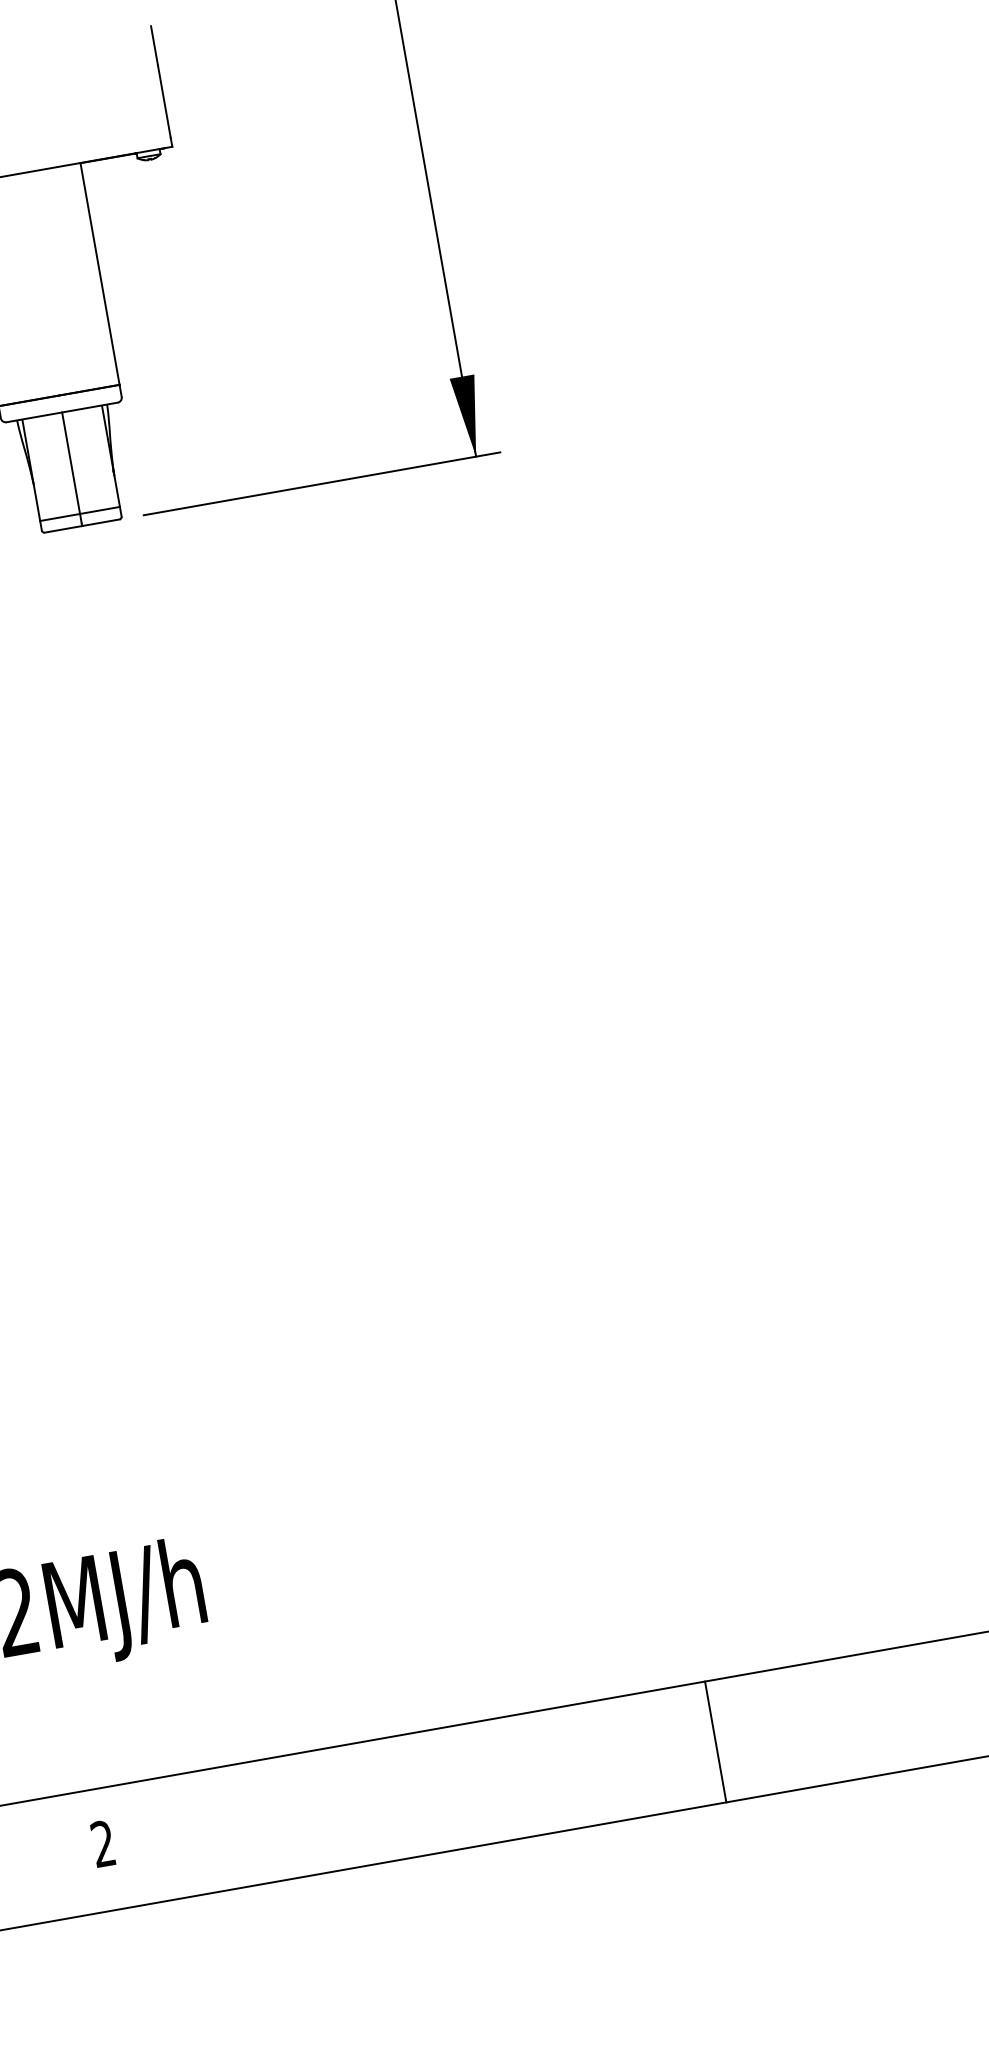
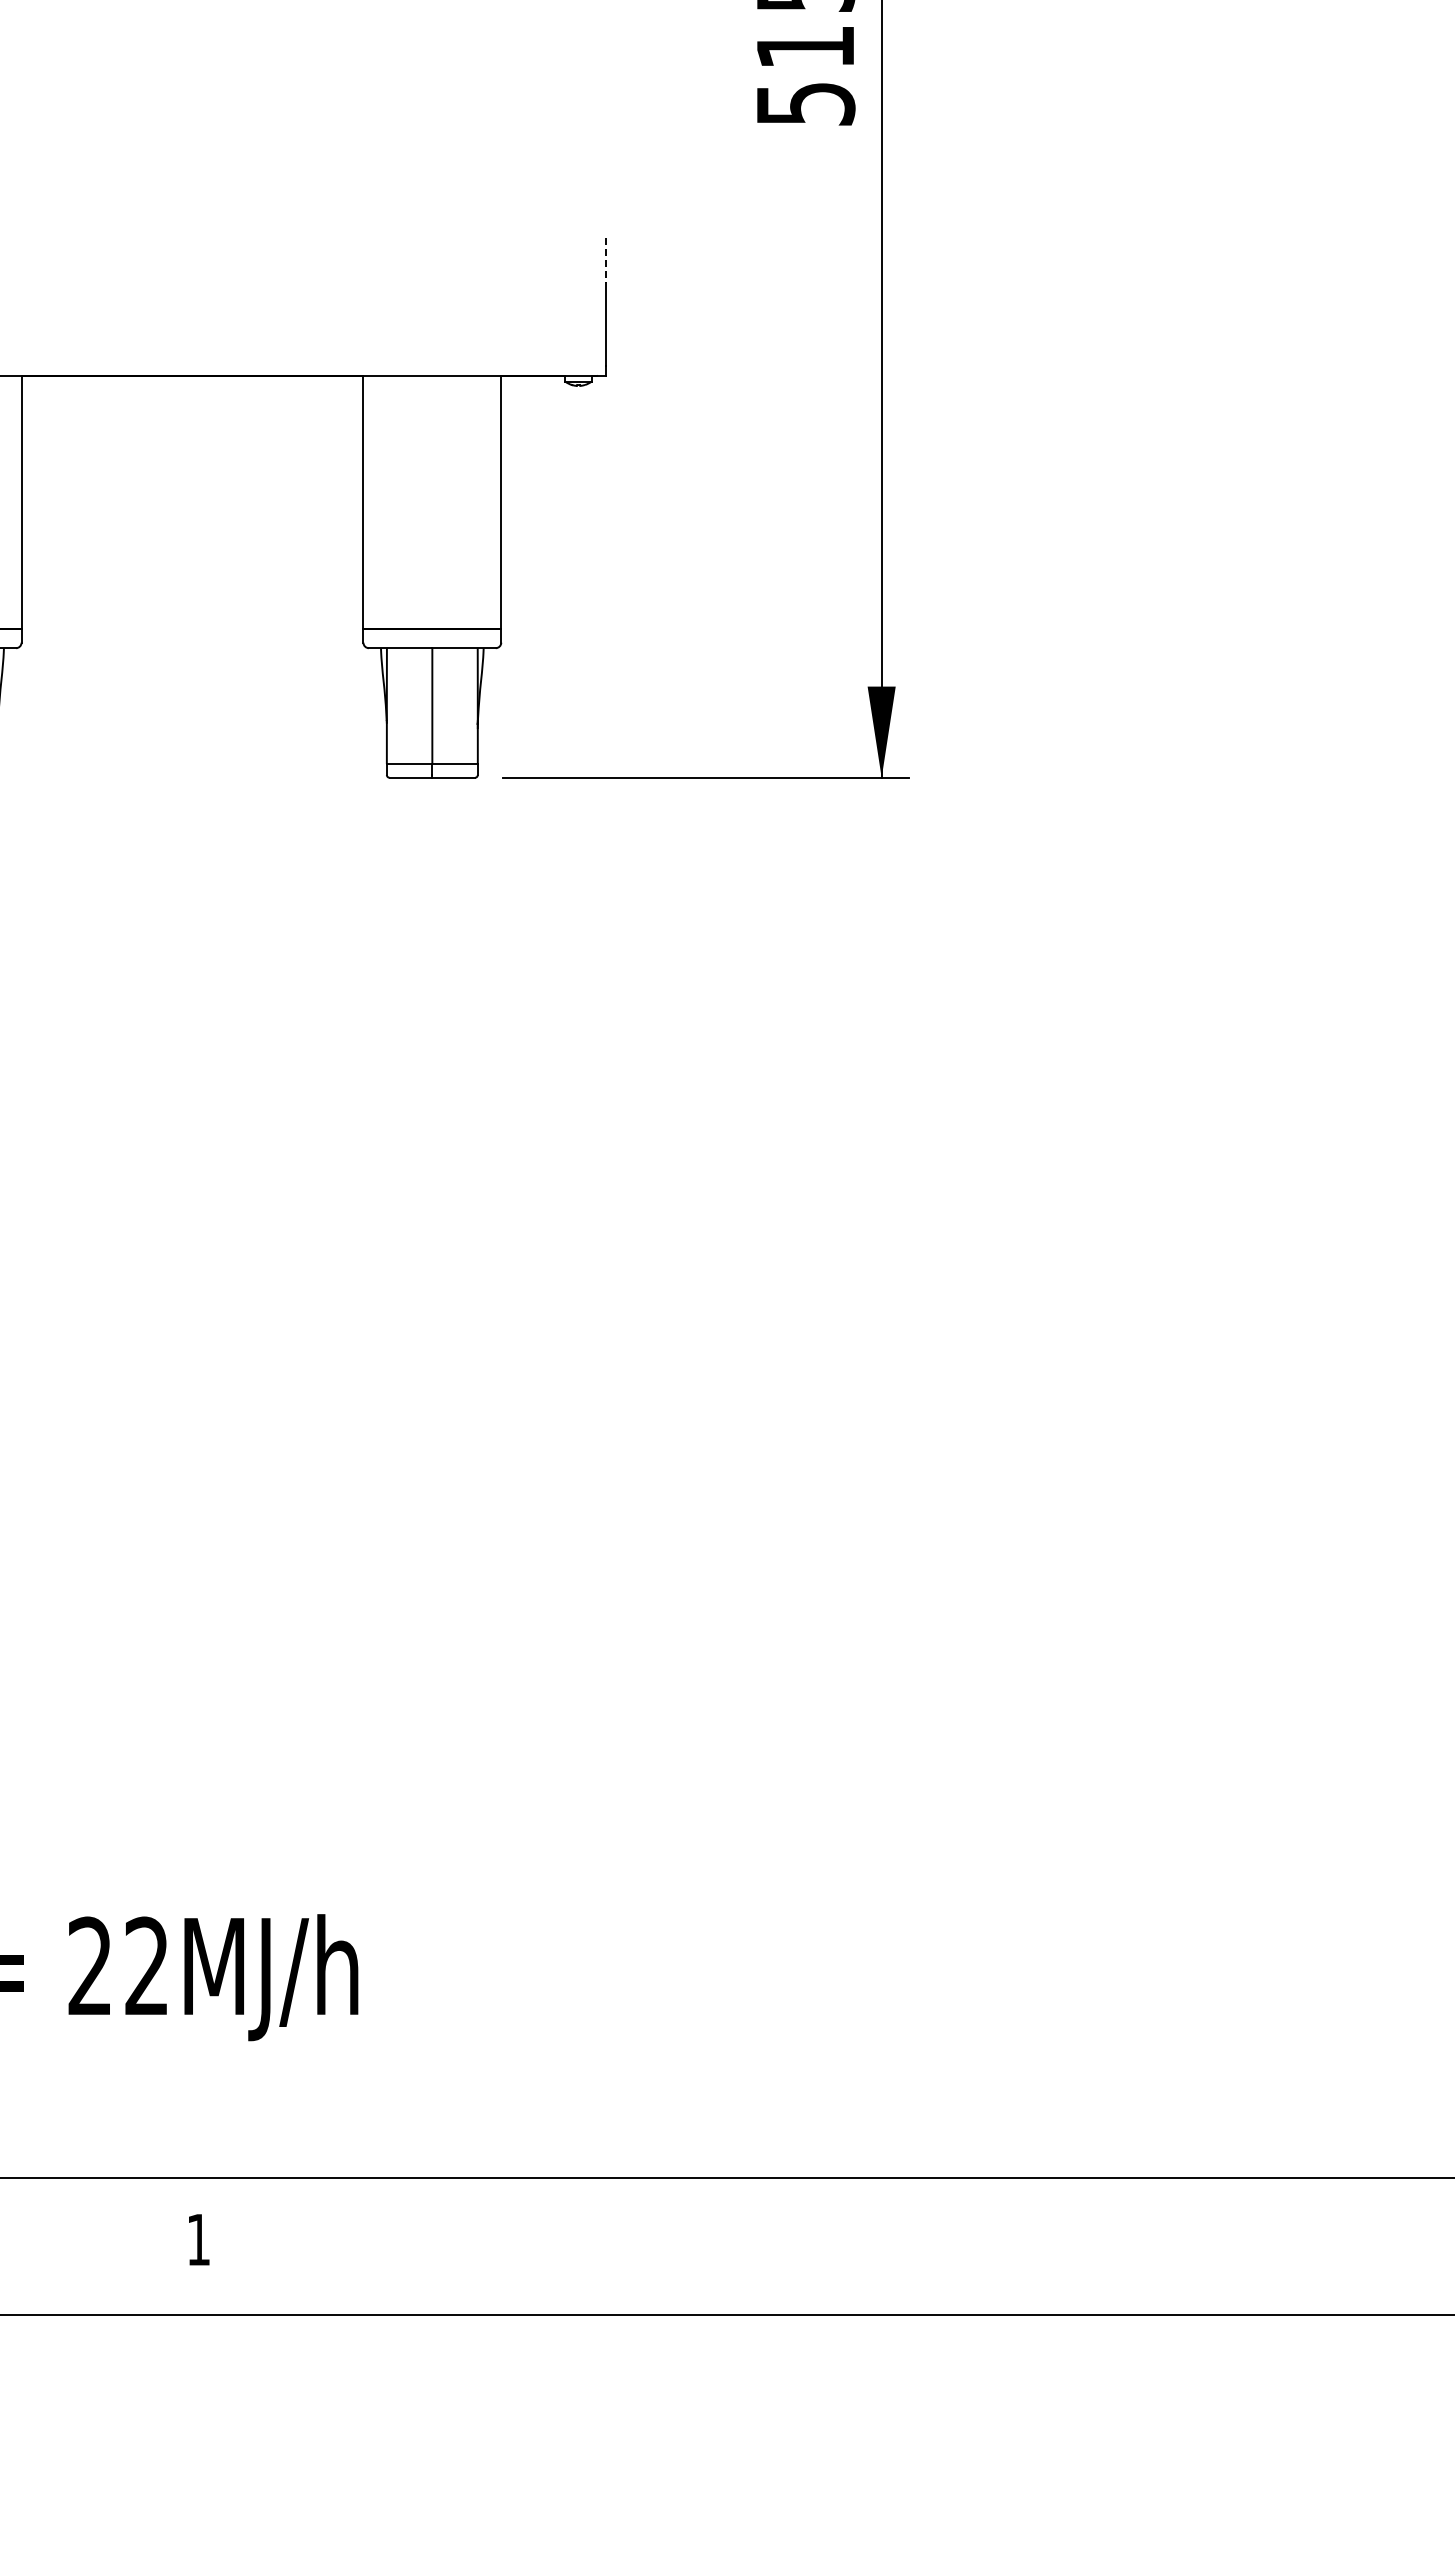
line: (155, 46) -> (606, 261), solid -> dashed
line: (716, 1741) -> (896, 2246), removed
text: (103, 1843) -> (198, 2239), 2 -> 1

